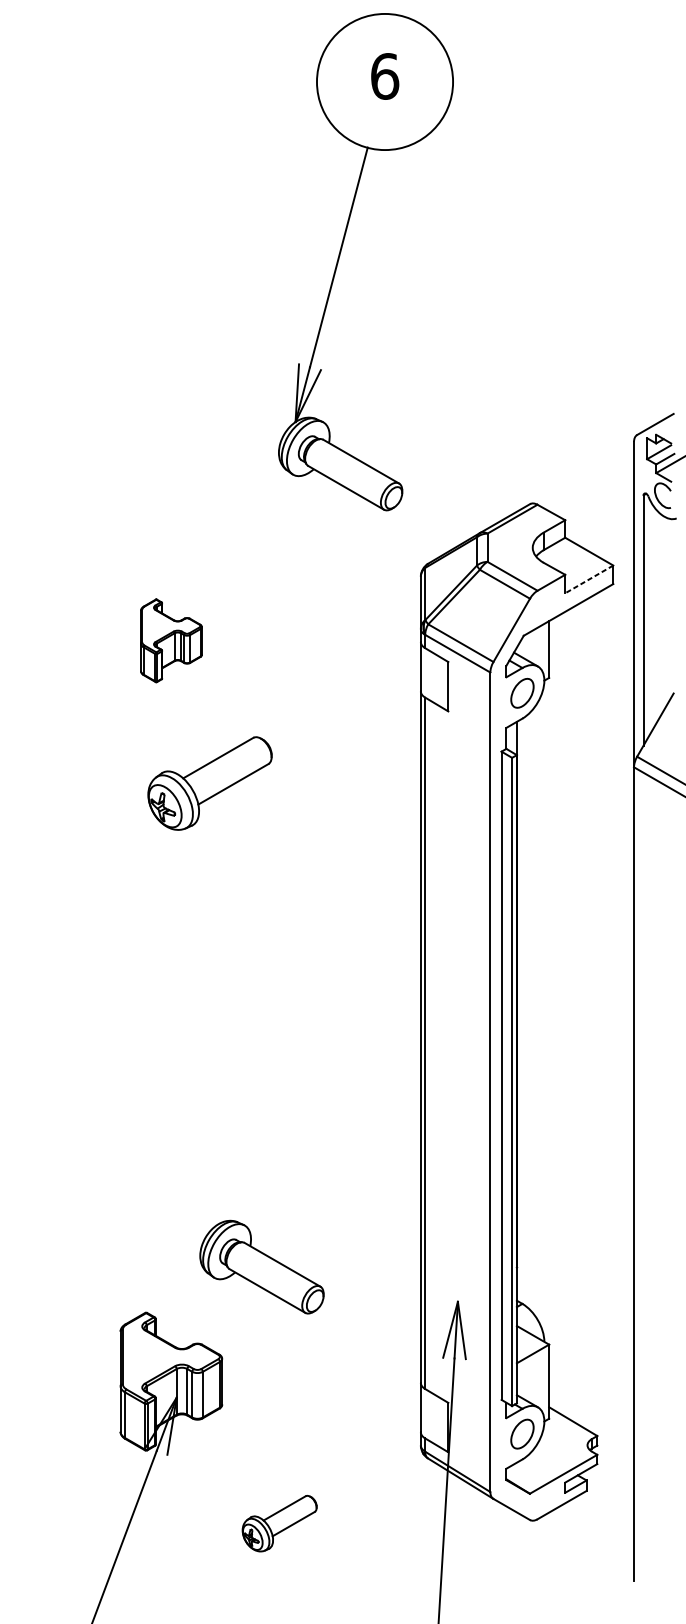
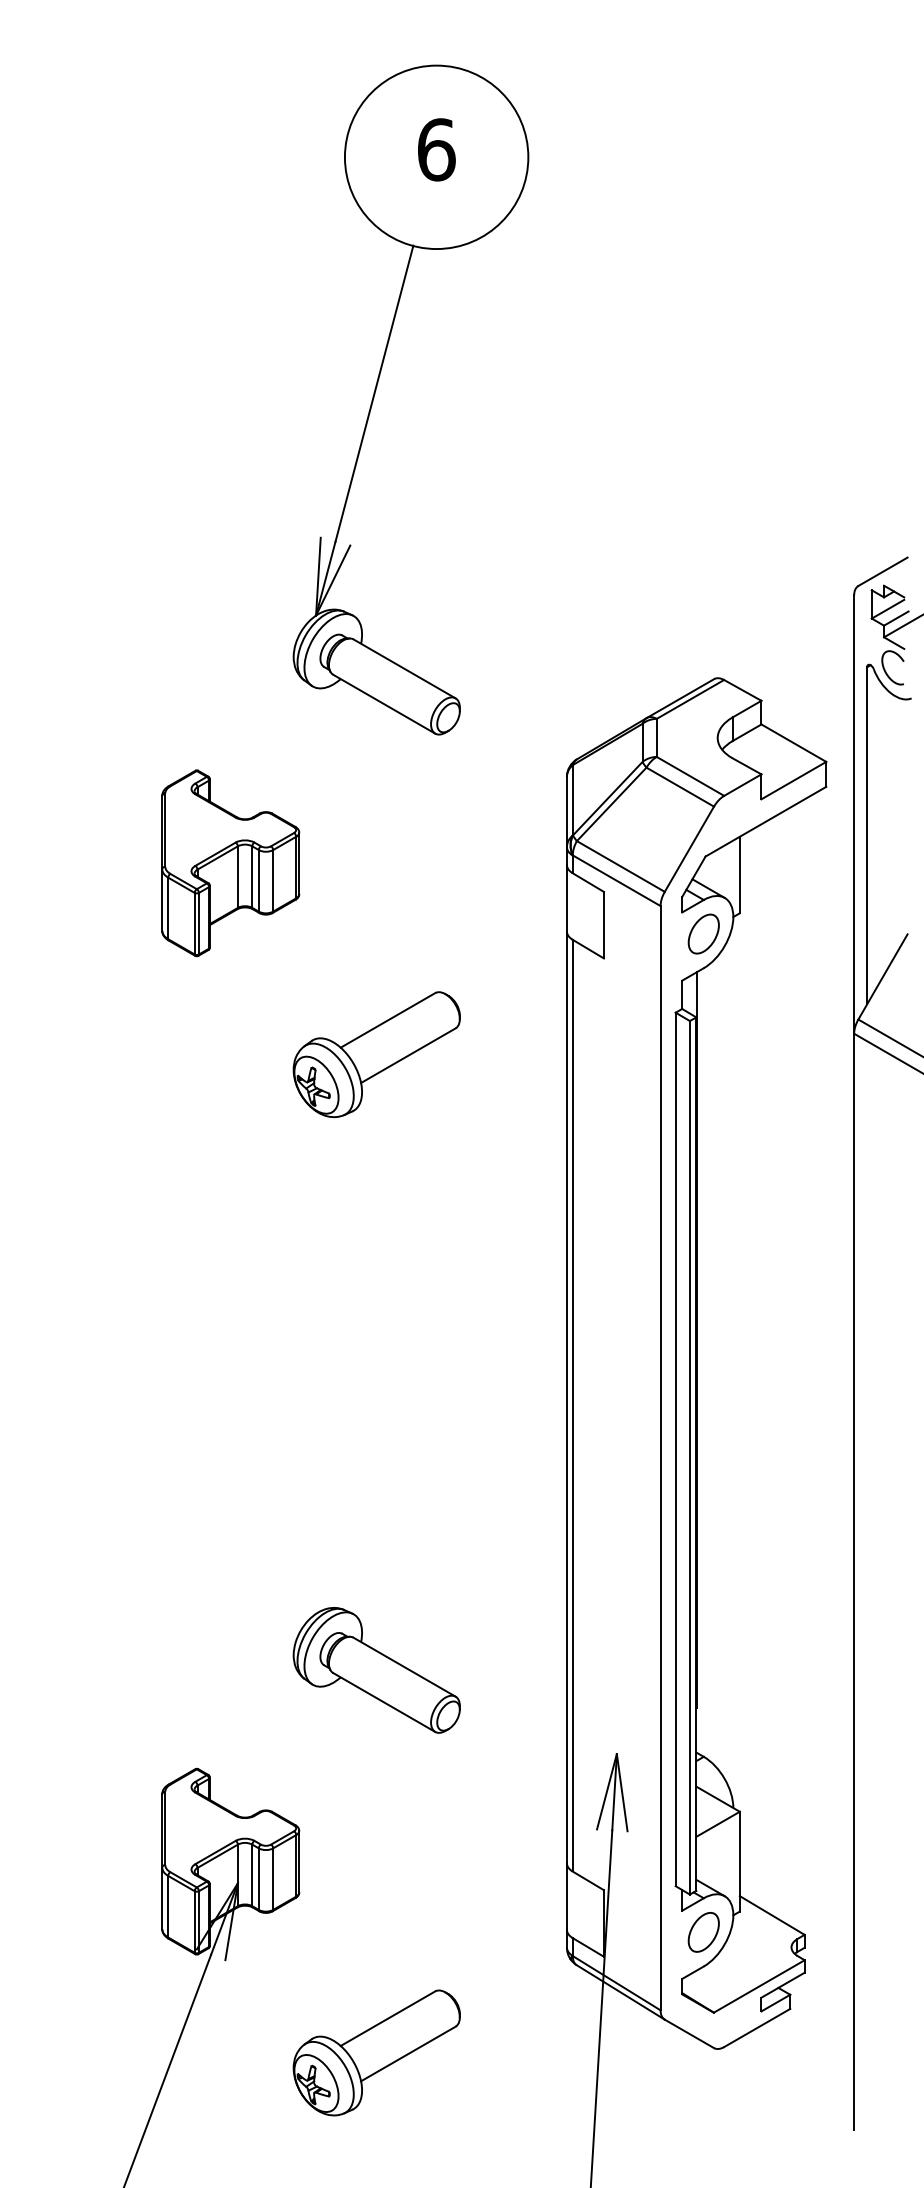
part: (340, 255) -> (376, 390), moved
line: (589, 579) -> (793, 780), dashed -> solid
part: (171, 640) -> (230, 863), size x1.67
part: (209, 783) -> (376, 1054), moved
part: (261, 1267) -> (376, 1670), moved
part: (279, 1523) -> (376, 2052), size x1.67

